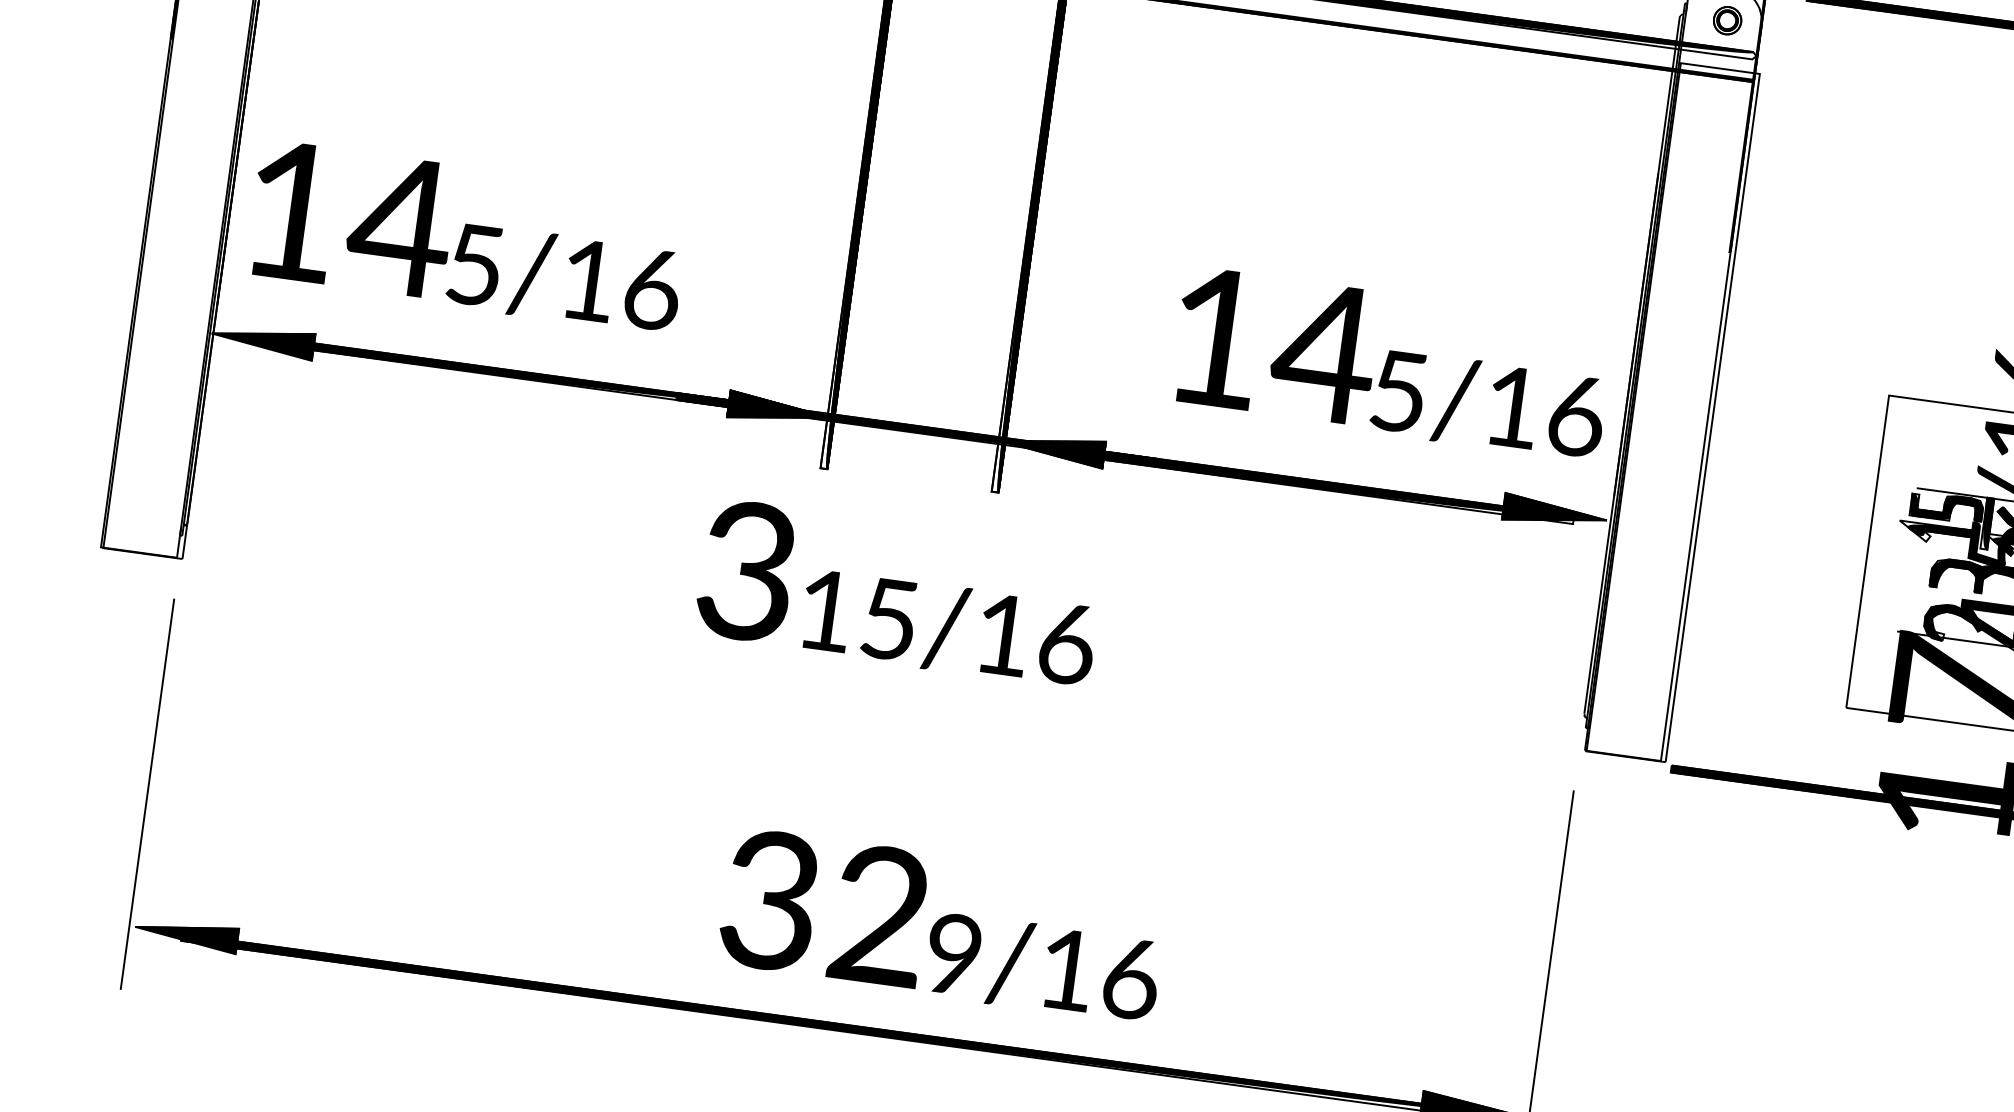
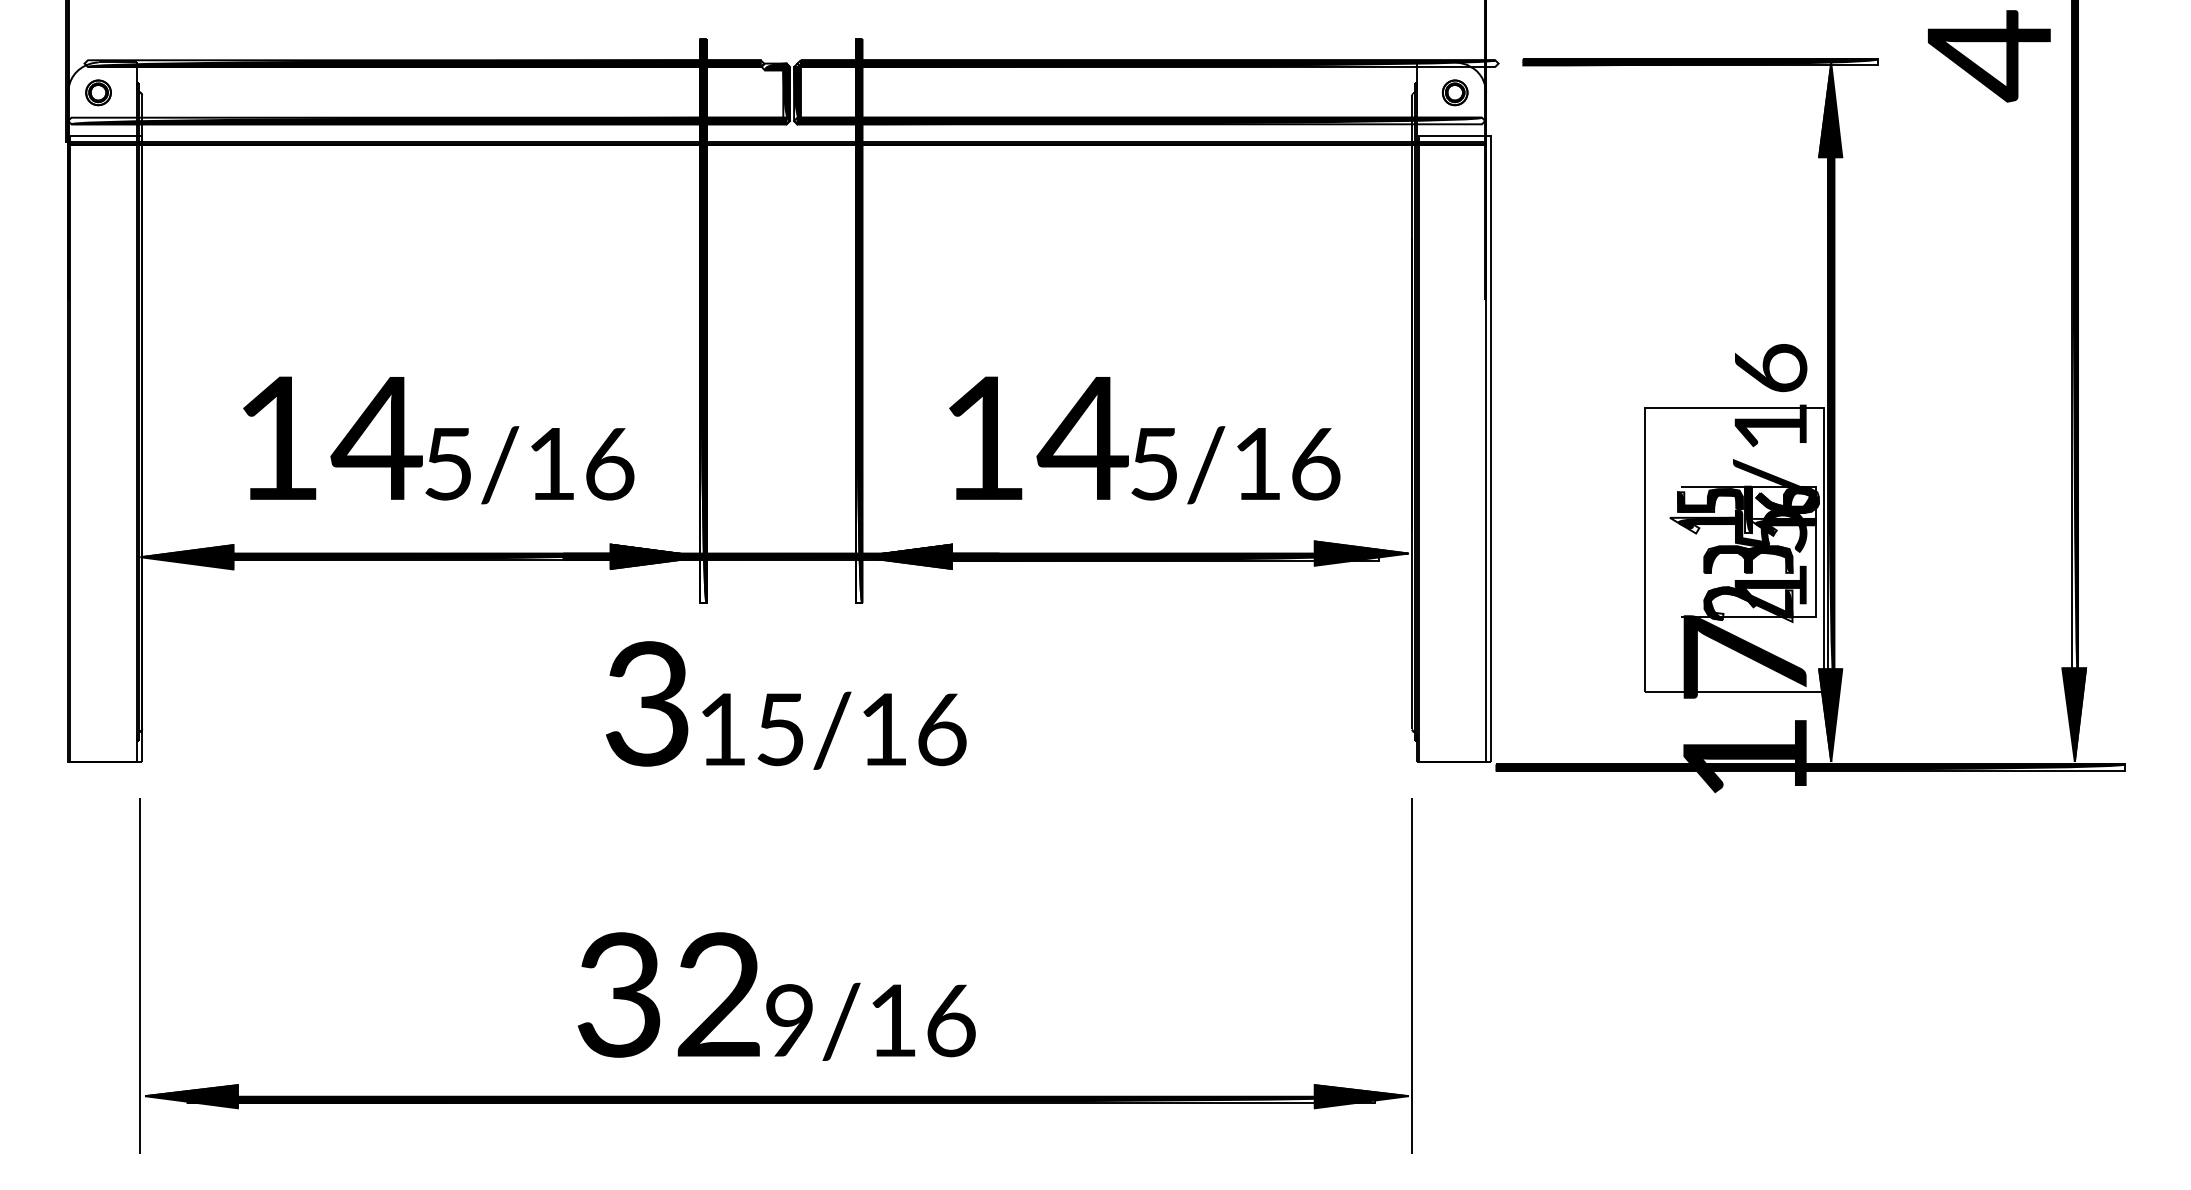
text: (467, 237) -> (438, 440), moved
text: (1391, 364) -> (1144, 440), moved
text: (942, 925) -> (776, 996), moved

